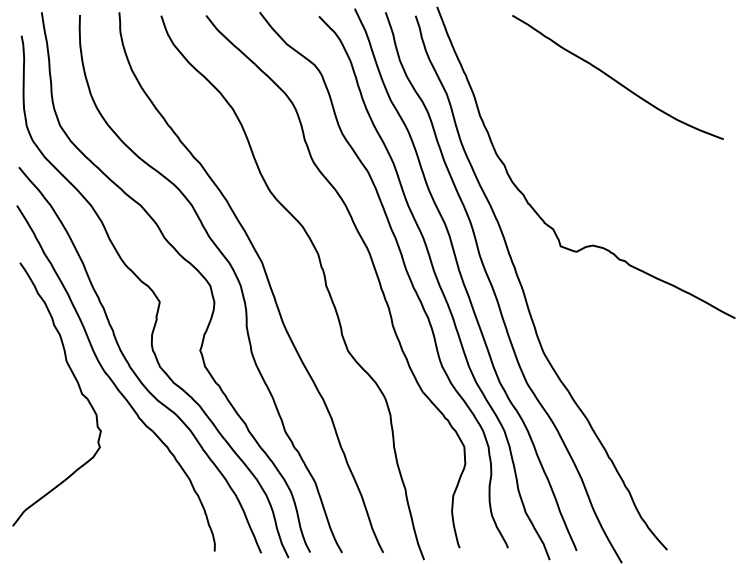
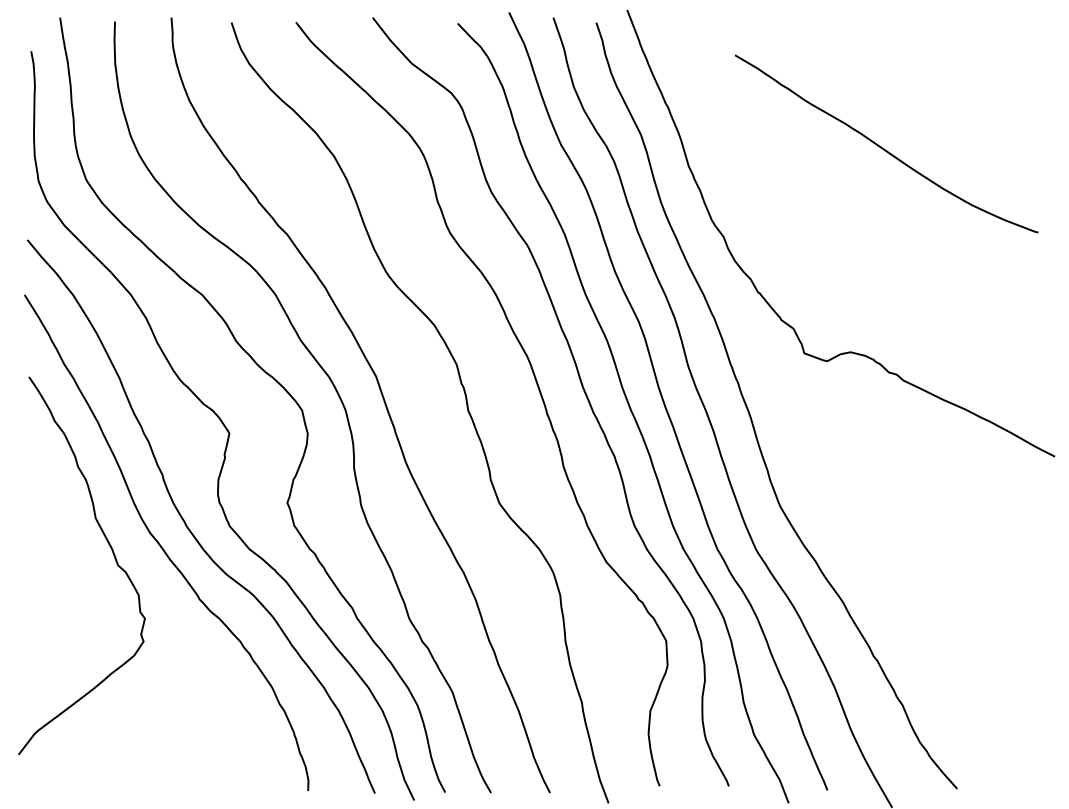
curve: (615, 79) -> (883, 147), moved

